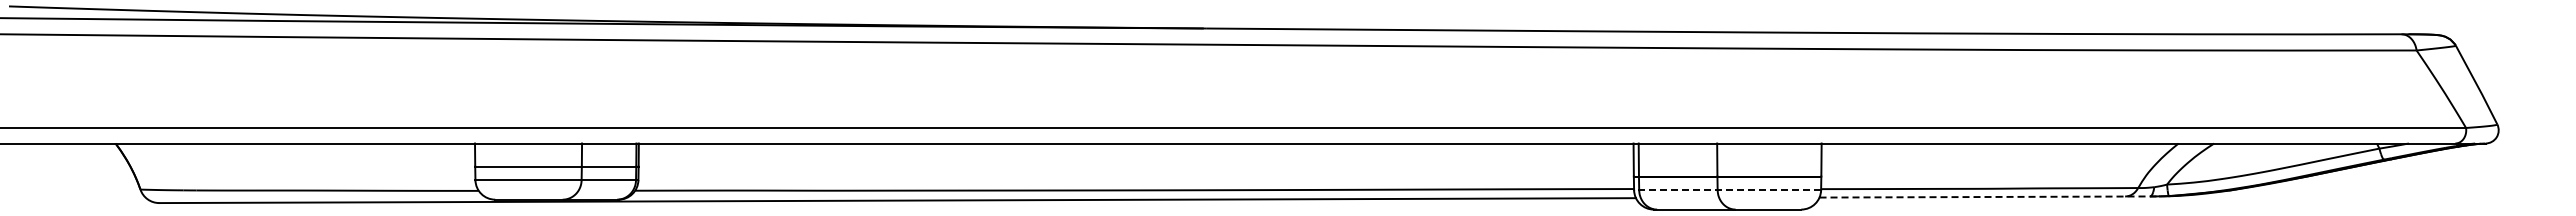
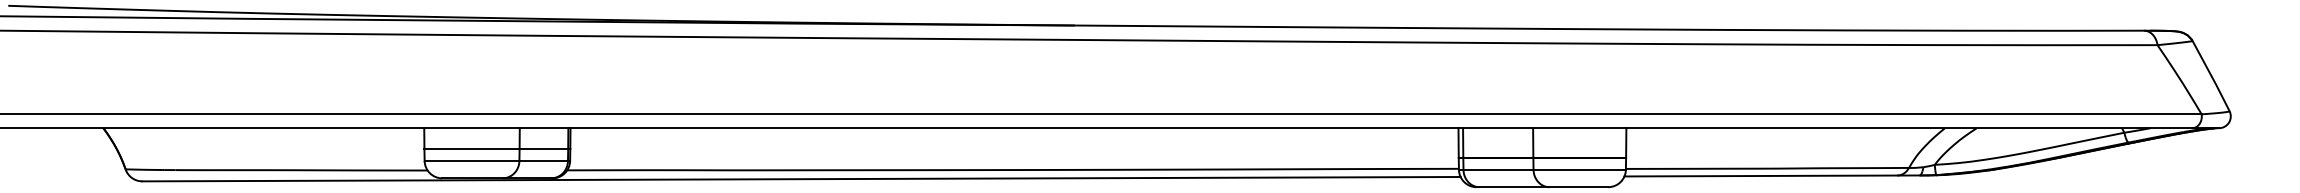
line: (1727, 190) -> (1542, 170), dashed -> solid
line: (1989, 196) -> (1776, 175), dashed -> solid

